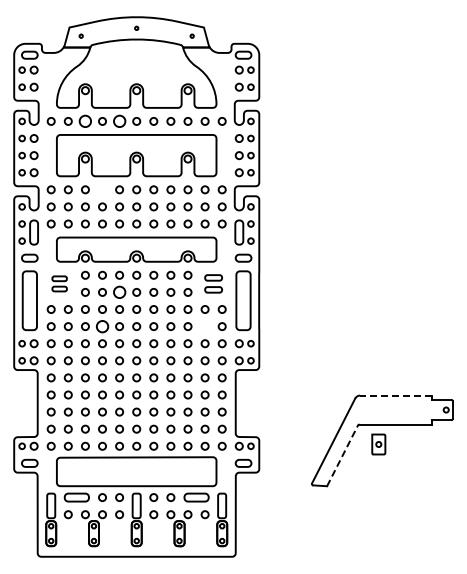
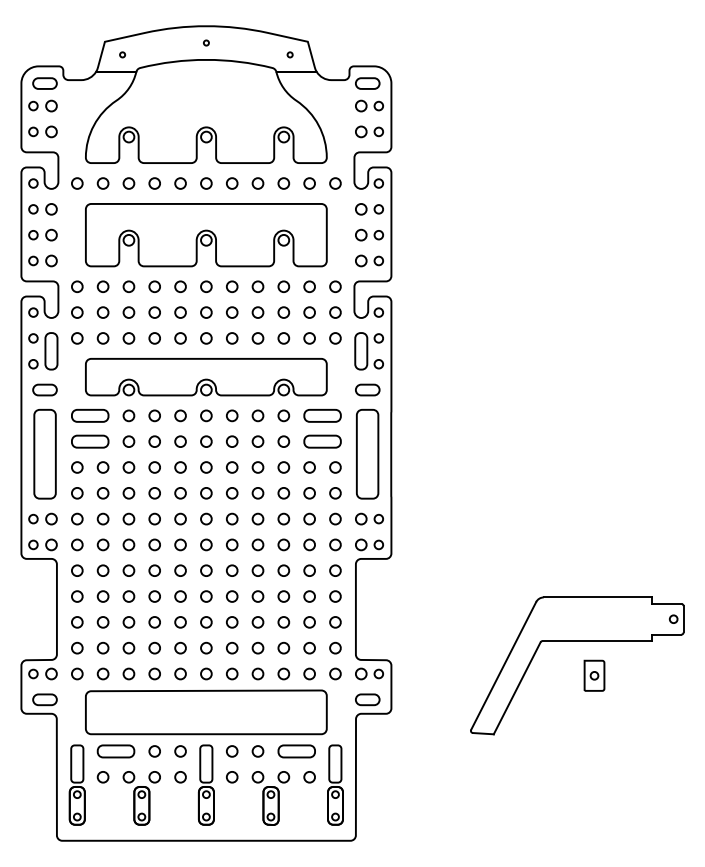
circle: (85, 121) -> (129, 183), size x0.62
circle: (119, 121) -> (180, 183), size x0.62
circle: (102, 189) -> (154, 286), added
part: (59, 283) -> (89, 428), size x1.67
part: (213, 283) -> (322, 428), size x1.43
circle: (119, 292) -> (180, 441), size x0.62
circle: (102, 326) -> (154, 493), size x0.62
circle: (204, 326) -> (308, 493), added
line: (395, 395) -> (597, 597), dashed -> solid
part: (378, 444) -> (594, 675), moved
line: (342, 455) -> (517, 687), dashed -> solid

